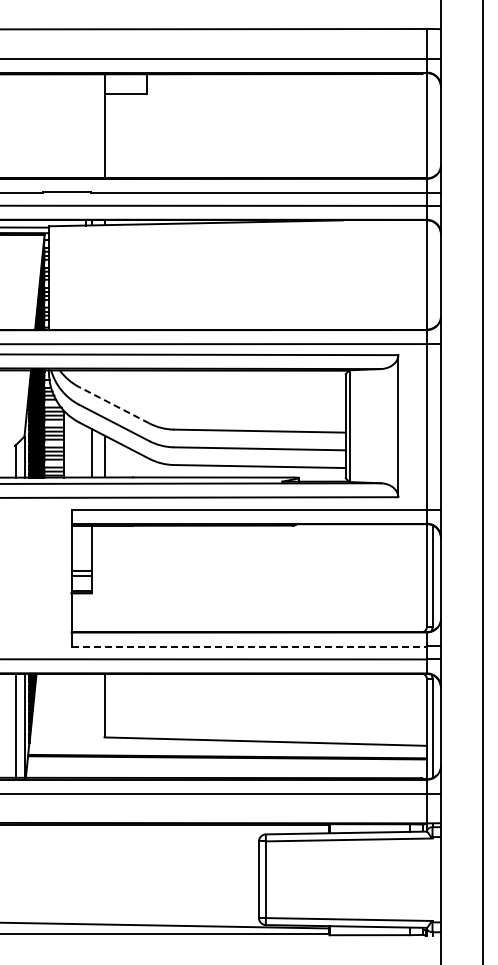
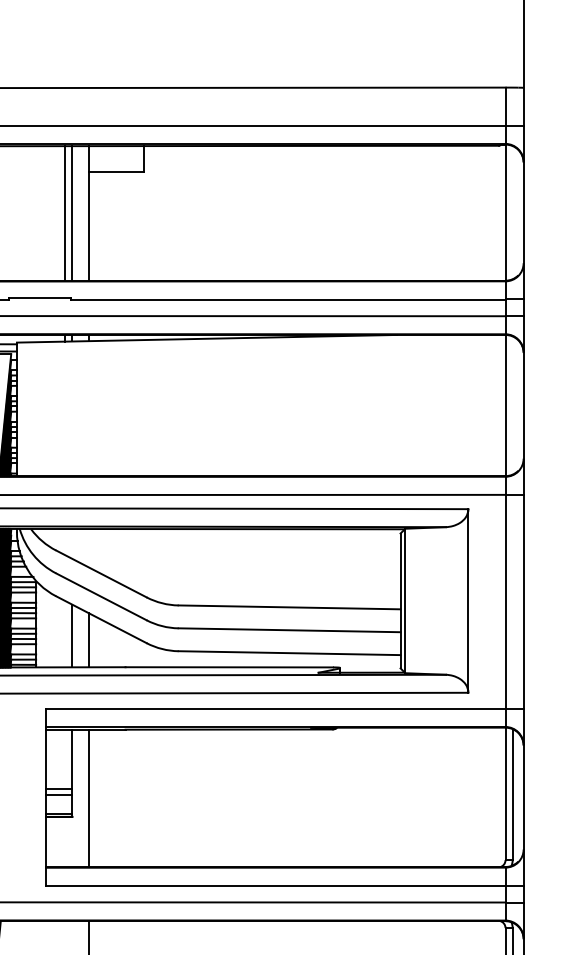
line: (86, 126) -> (65, 213), added
line: (91, 126) -> (71, 213), added
line: (113, 405) -> (100, 574), dashed -> solid
line: (104, 578) -> (88, 797), added
line: (249, 646) -> (276, 885), dashed -> solid

